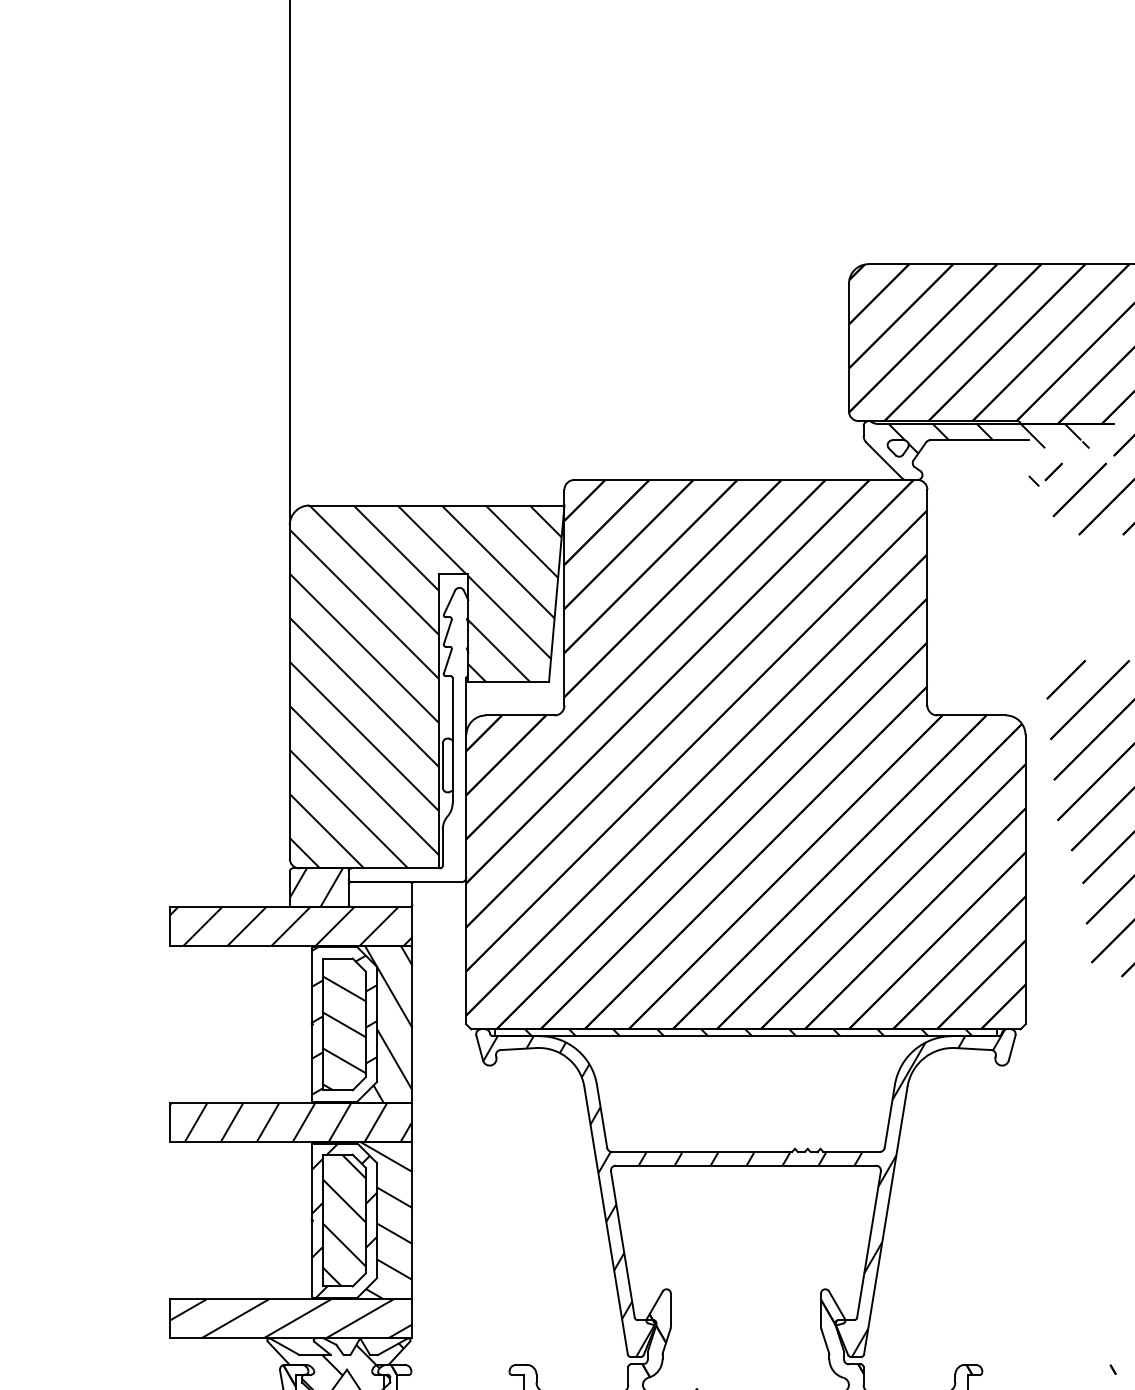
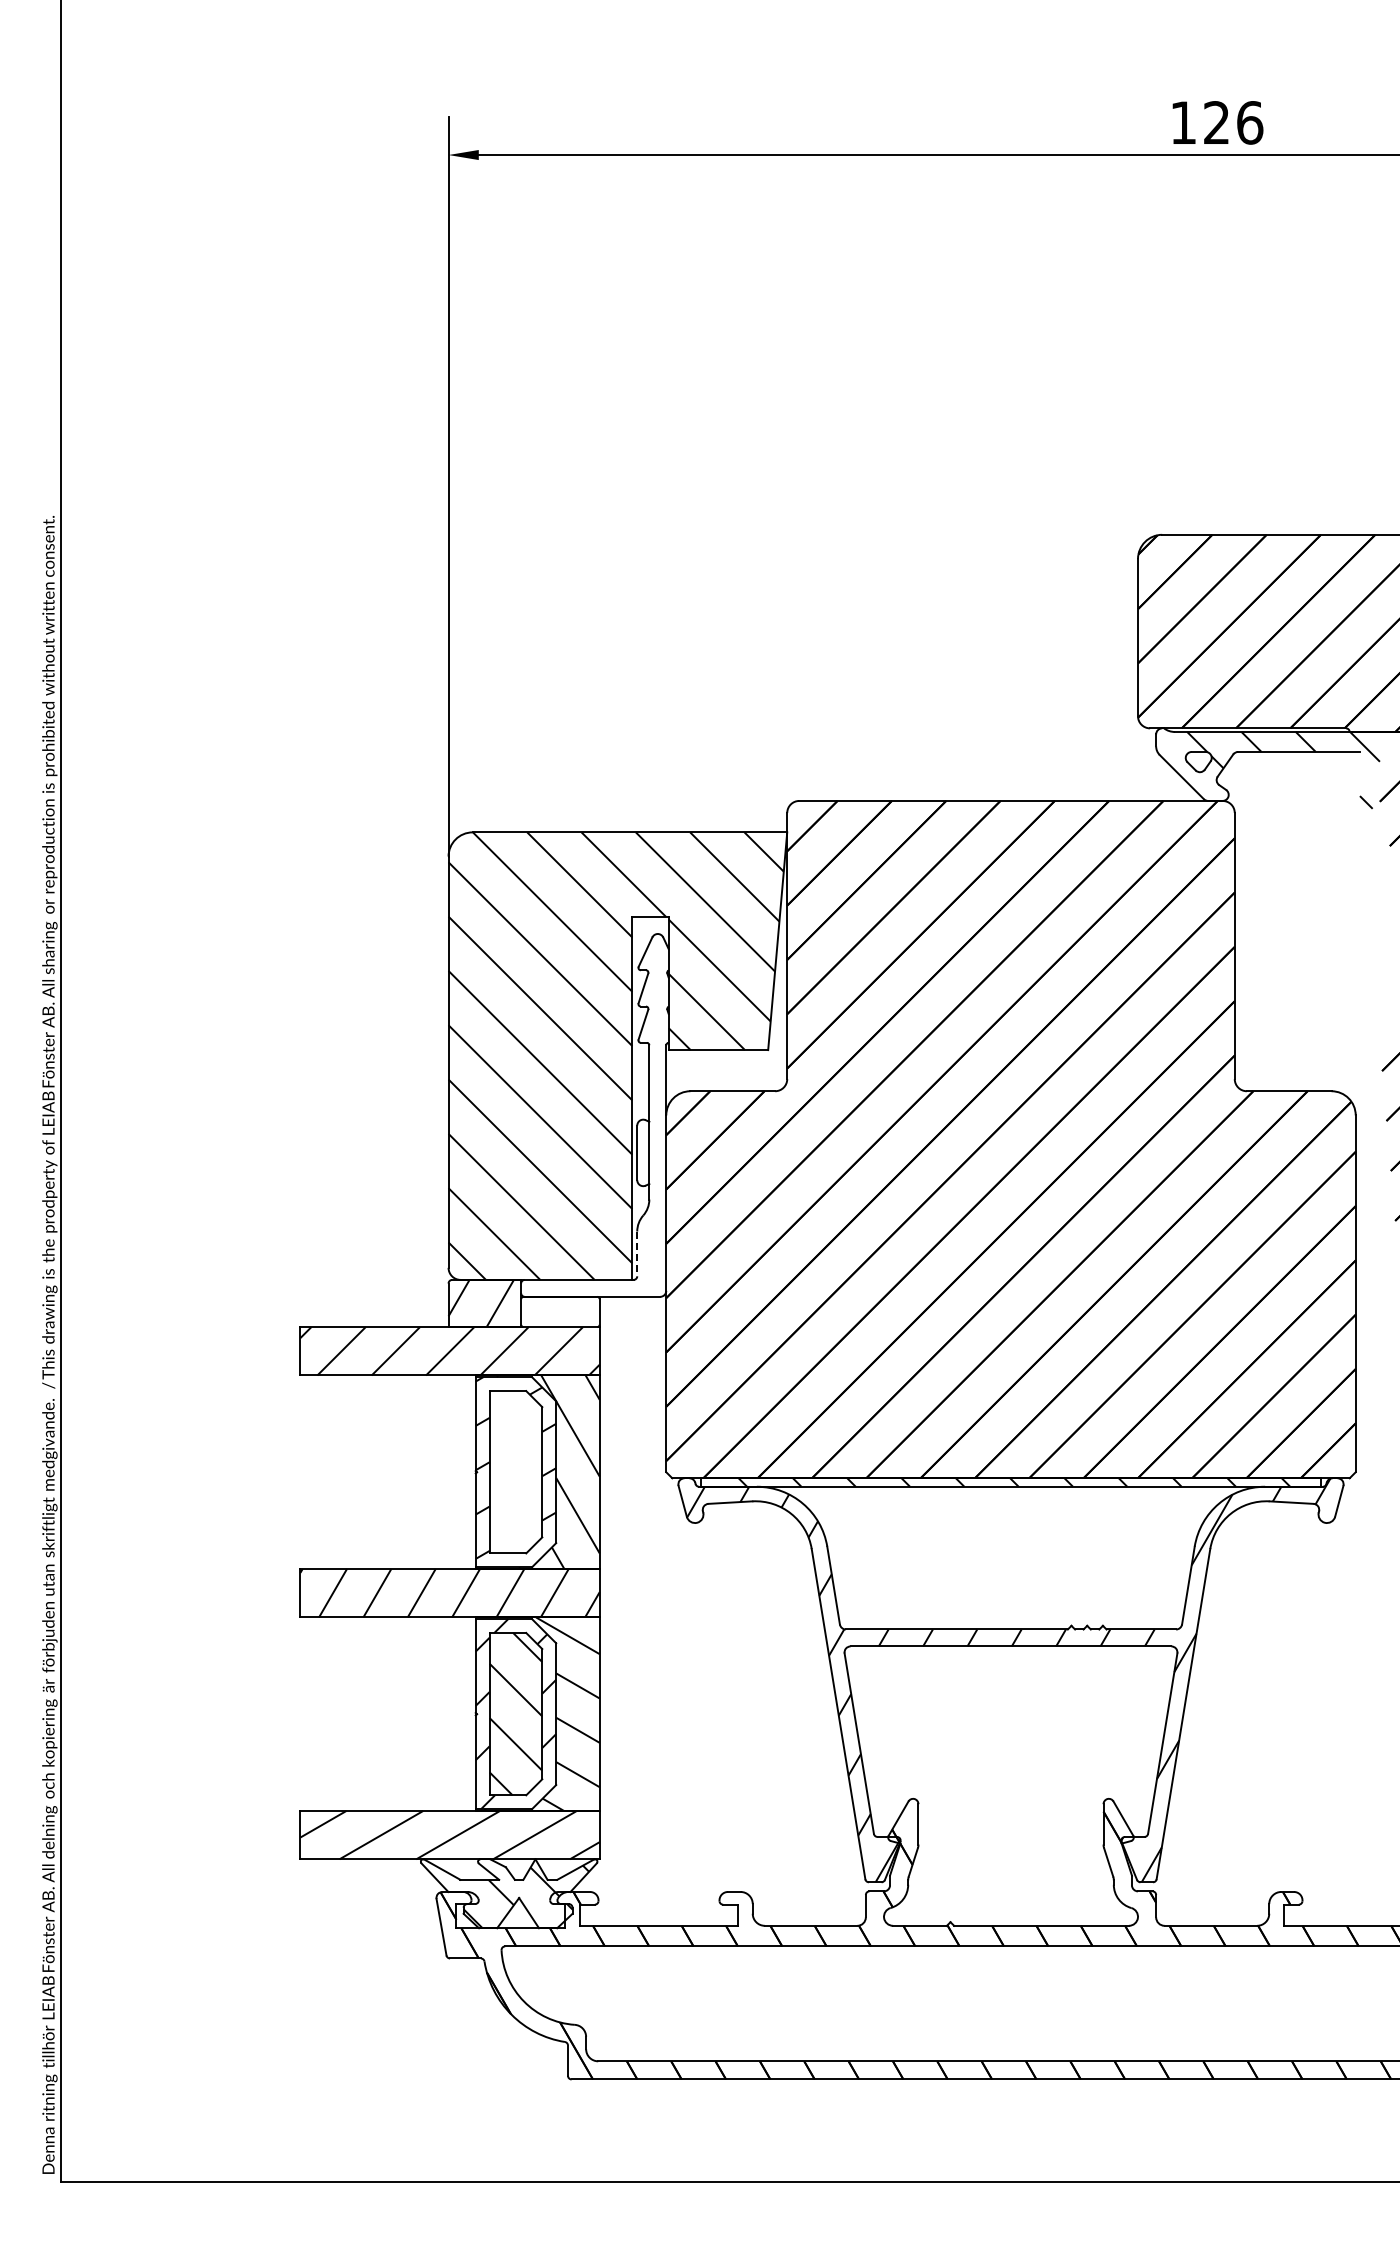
line: (443, 847) -> (637, 1254), solid -> dashed
hatch: (344, 1033) -> (515, 1483), removed

